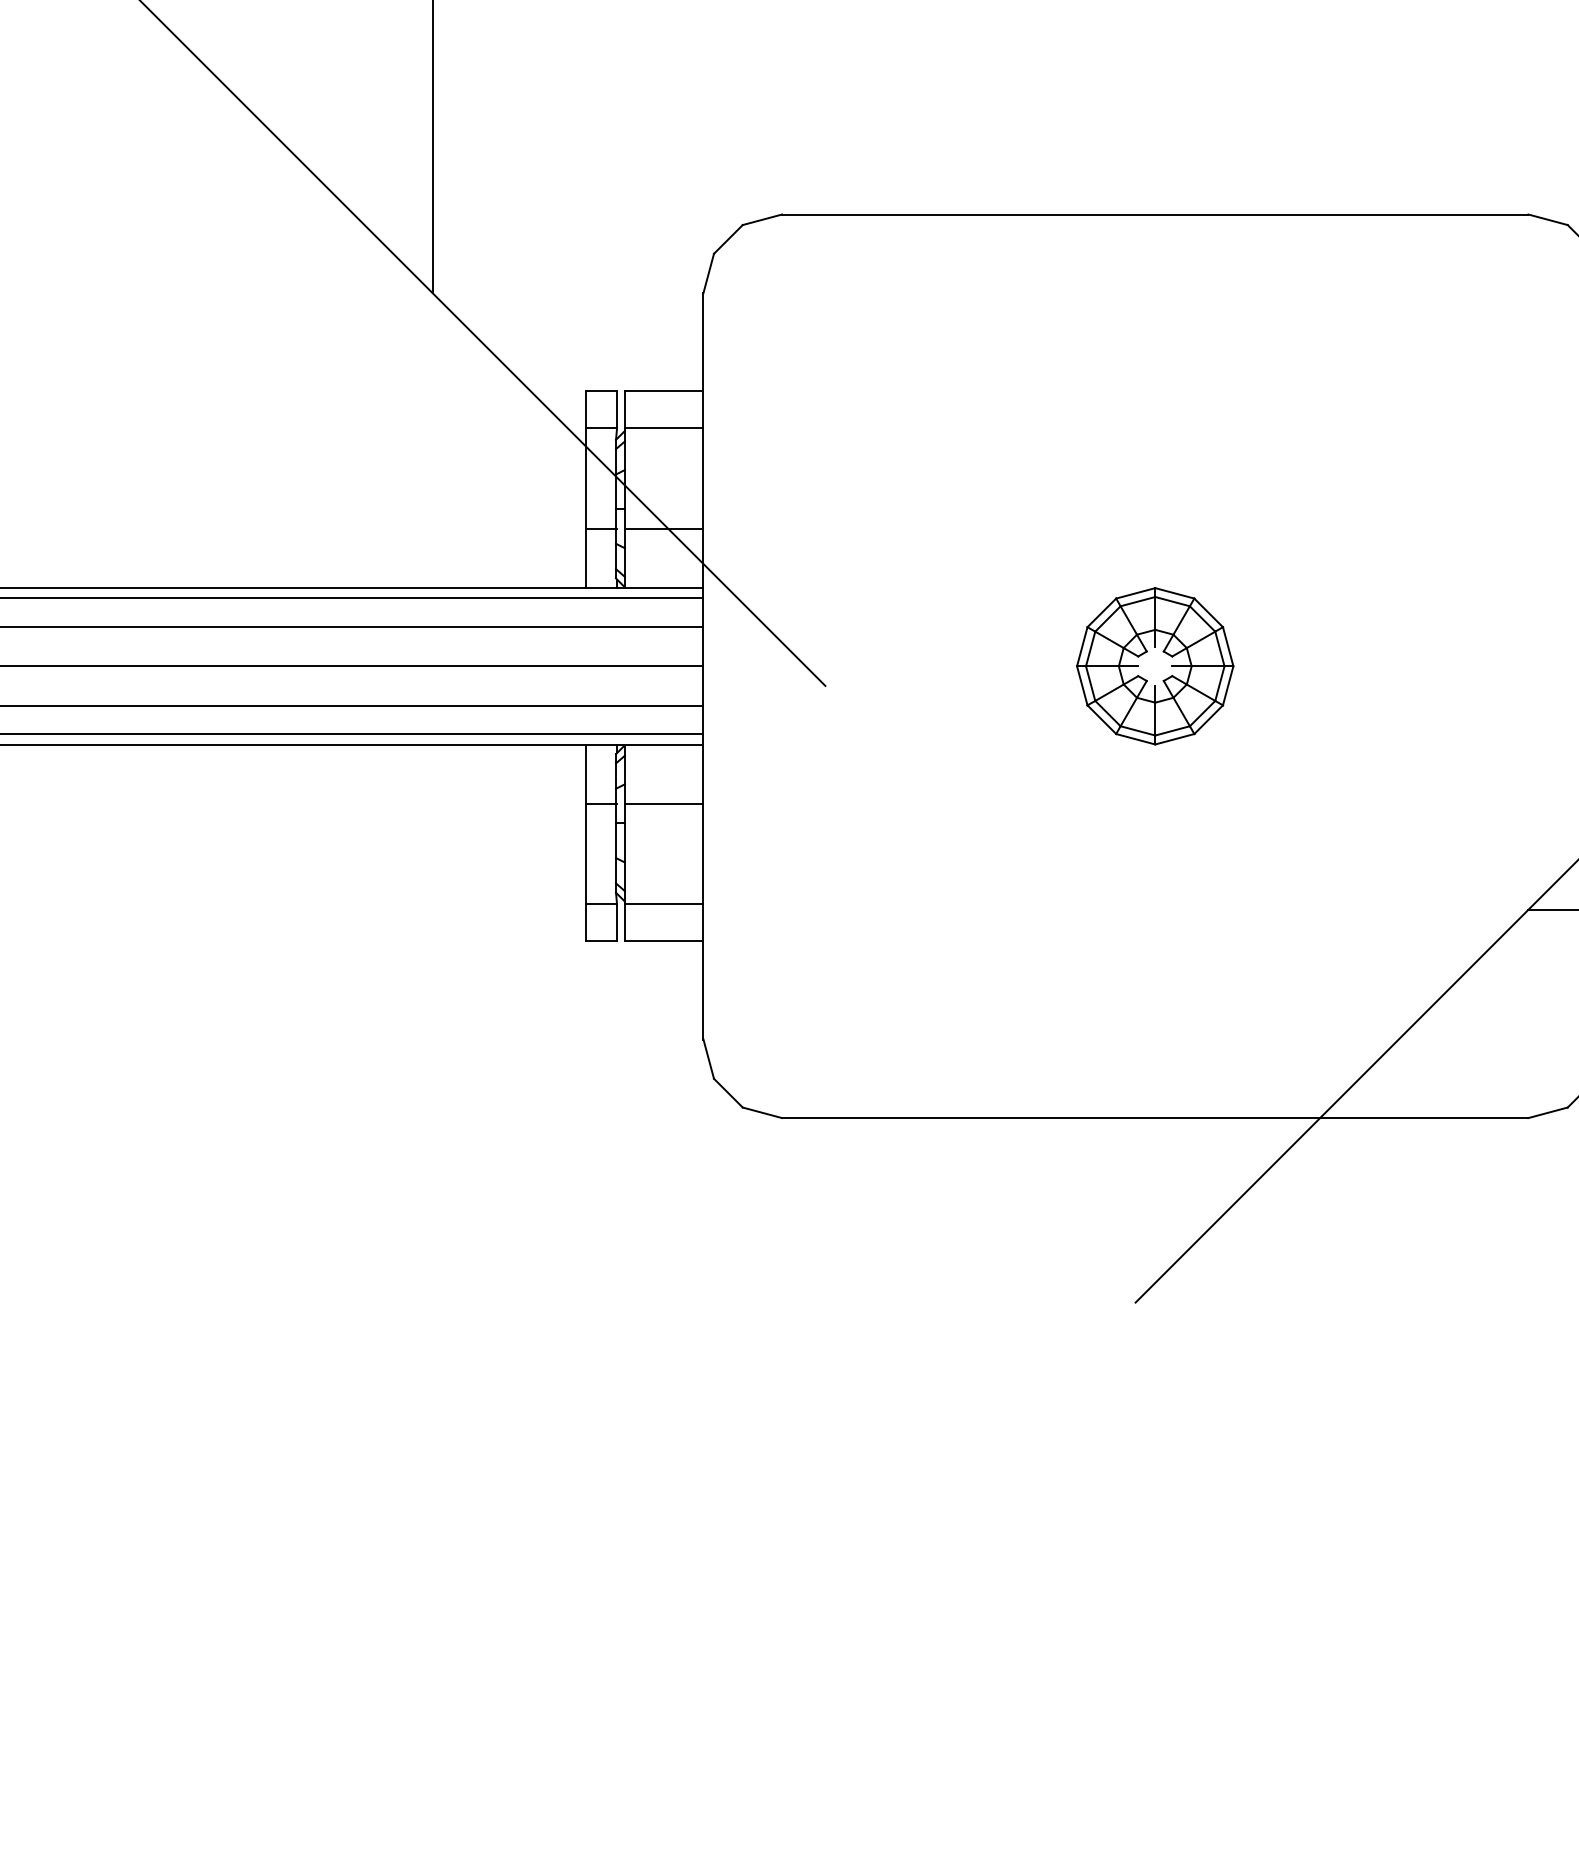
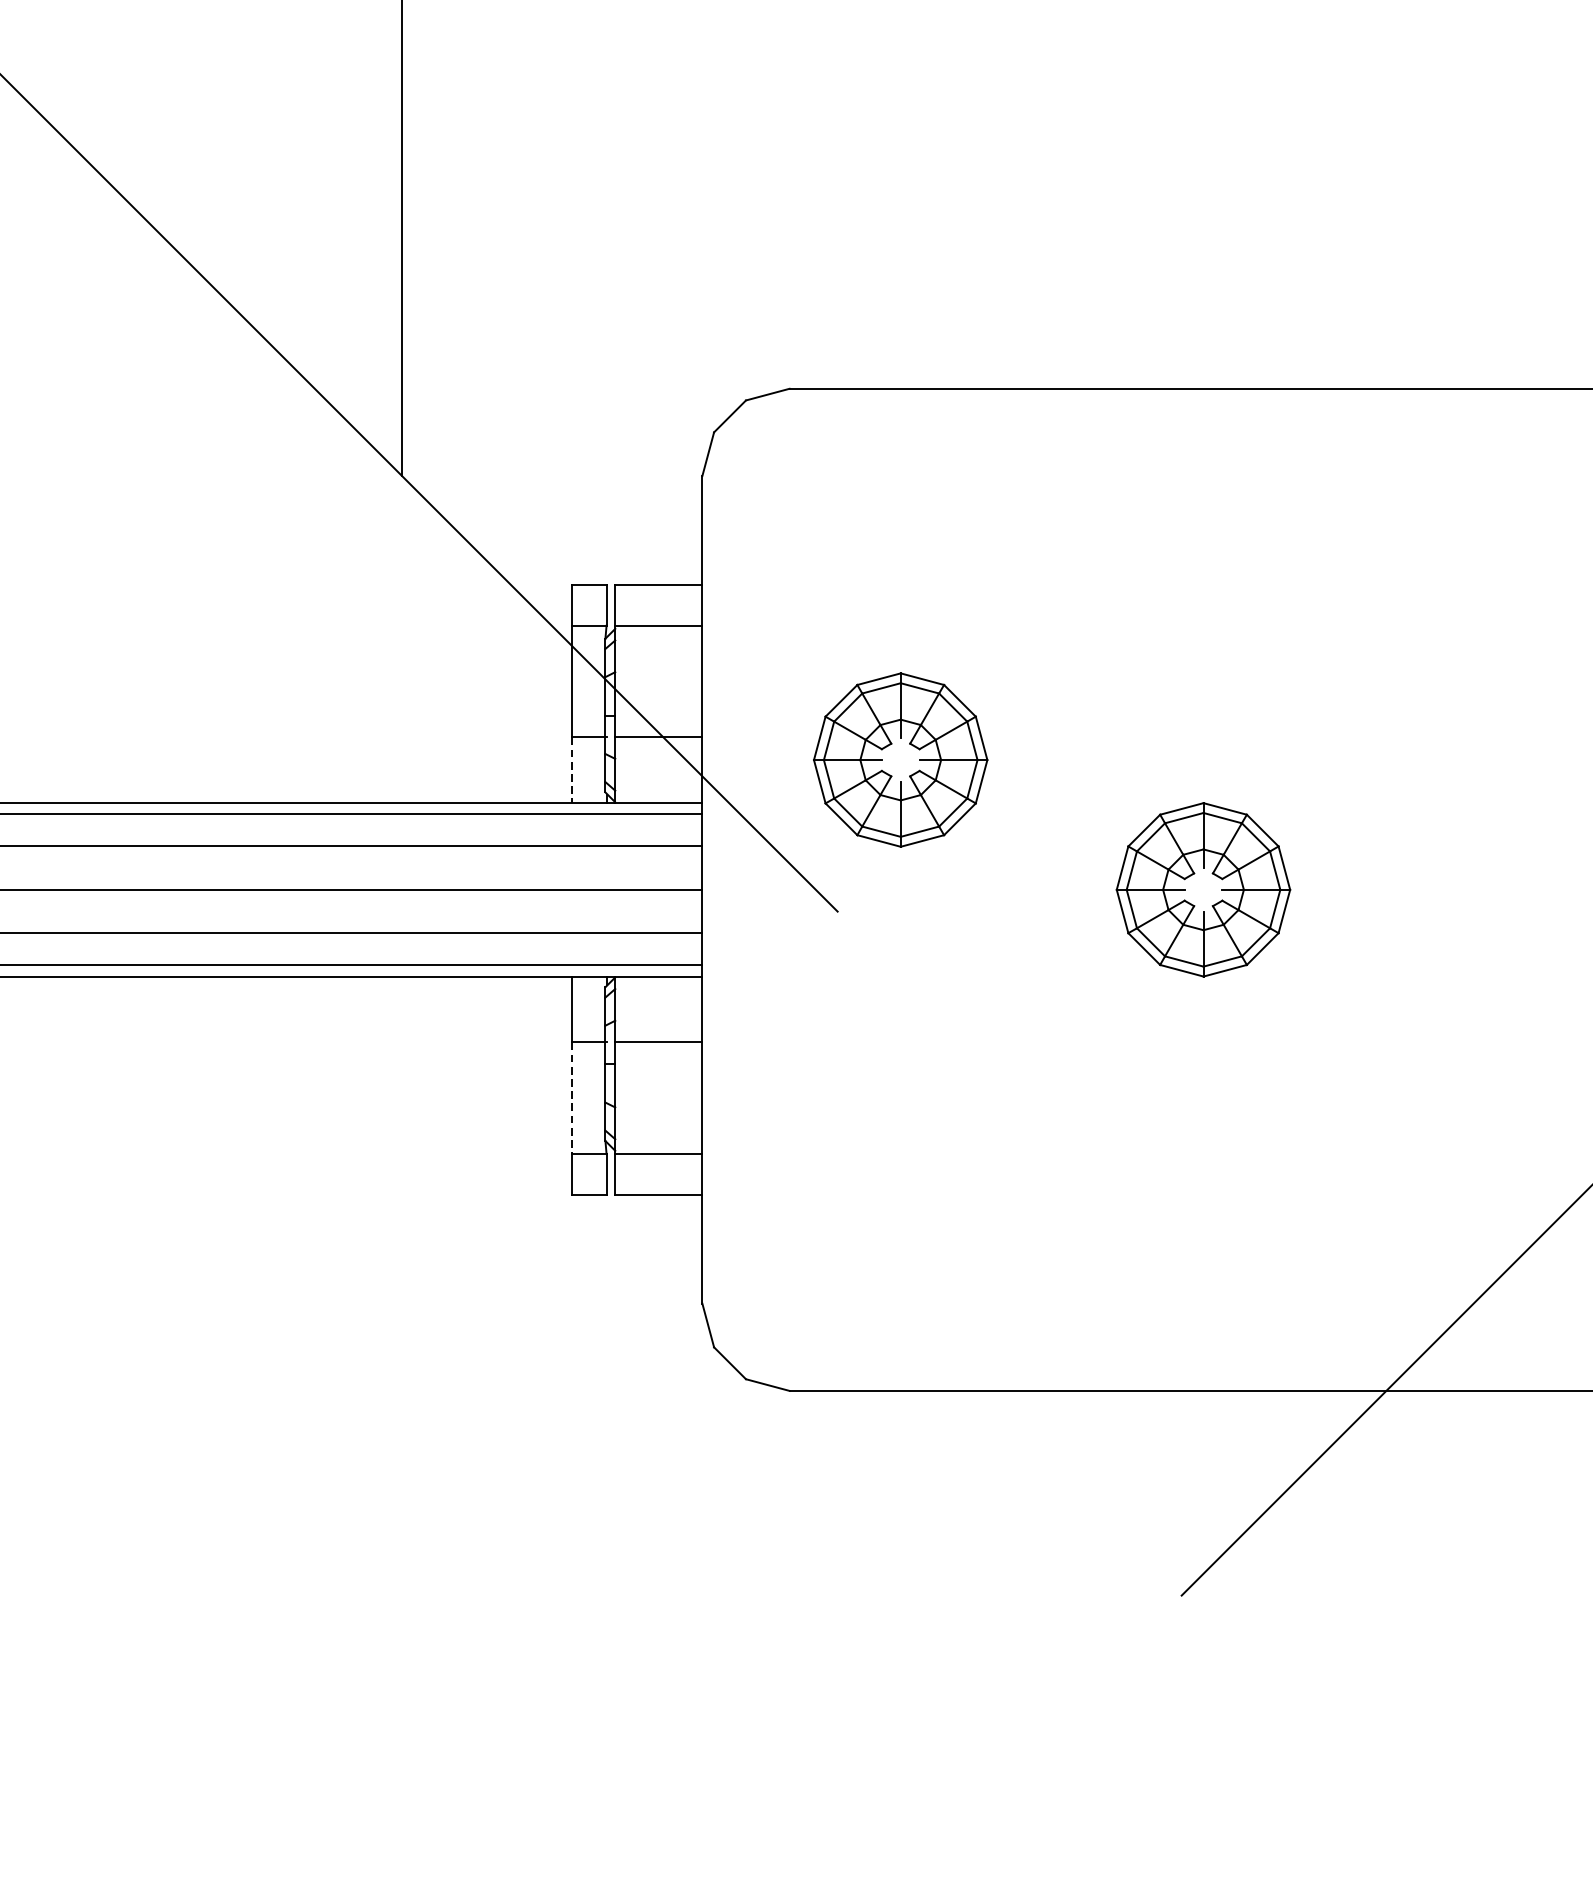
part: (882, 549) -> (900, 760), added
line: (585, 558) -> (571, 770), solid -> dashed
line: (585, 854) -> (571, 1098), solid -> dashed

